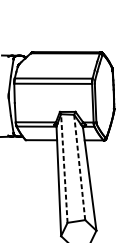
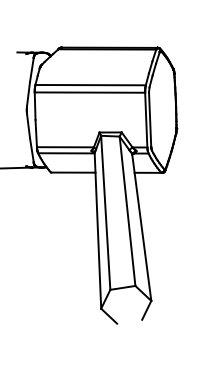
line: (79, 167) -> (127, 211), dashed -> solid
line: (64, 168) -> (105, 212), dashed -> solid

